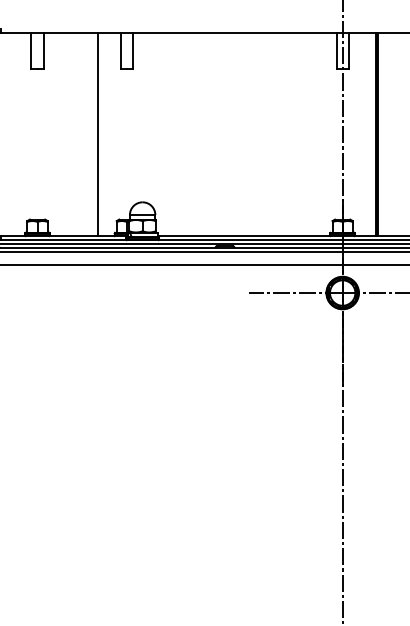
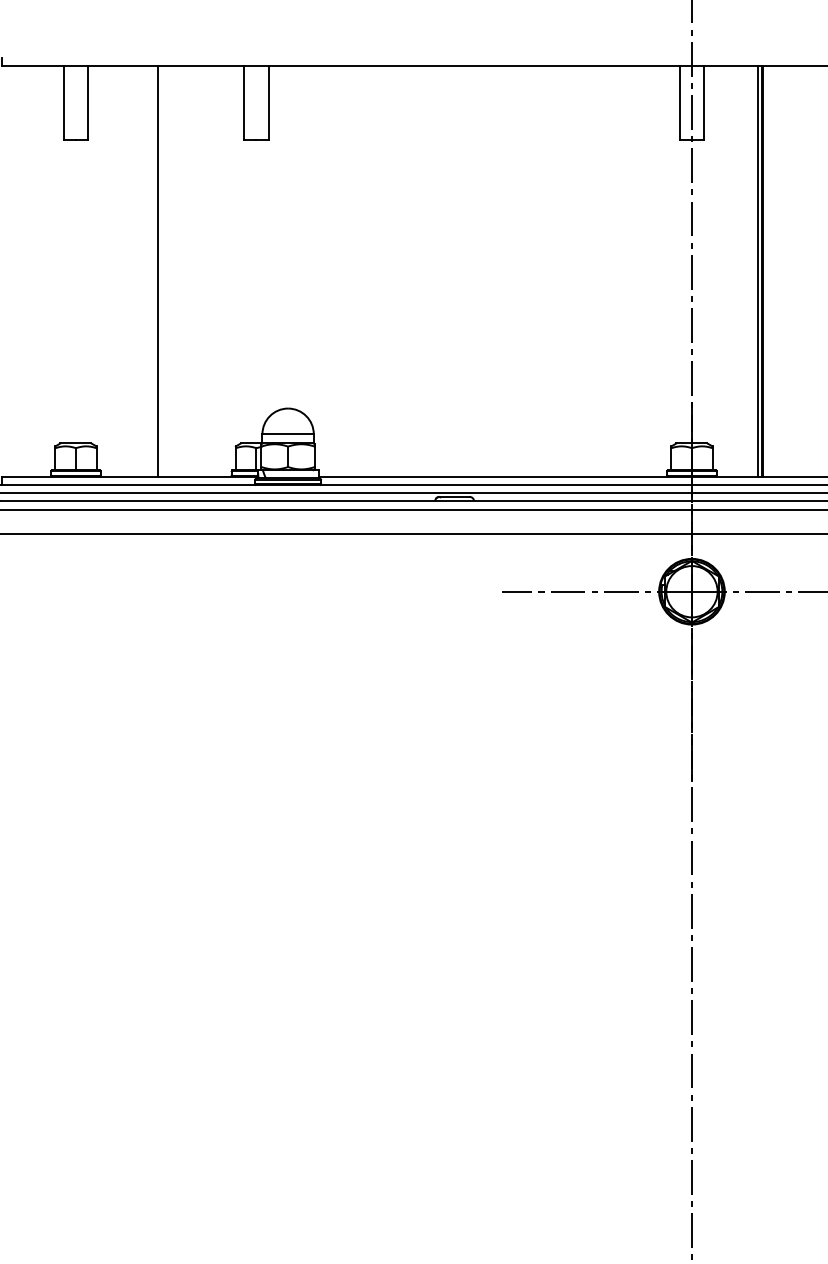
line: (98, 134) -> (158, 271), moved

